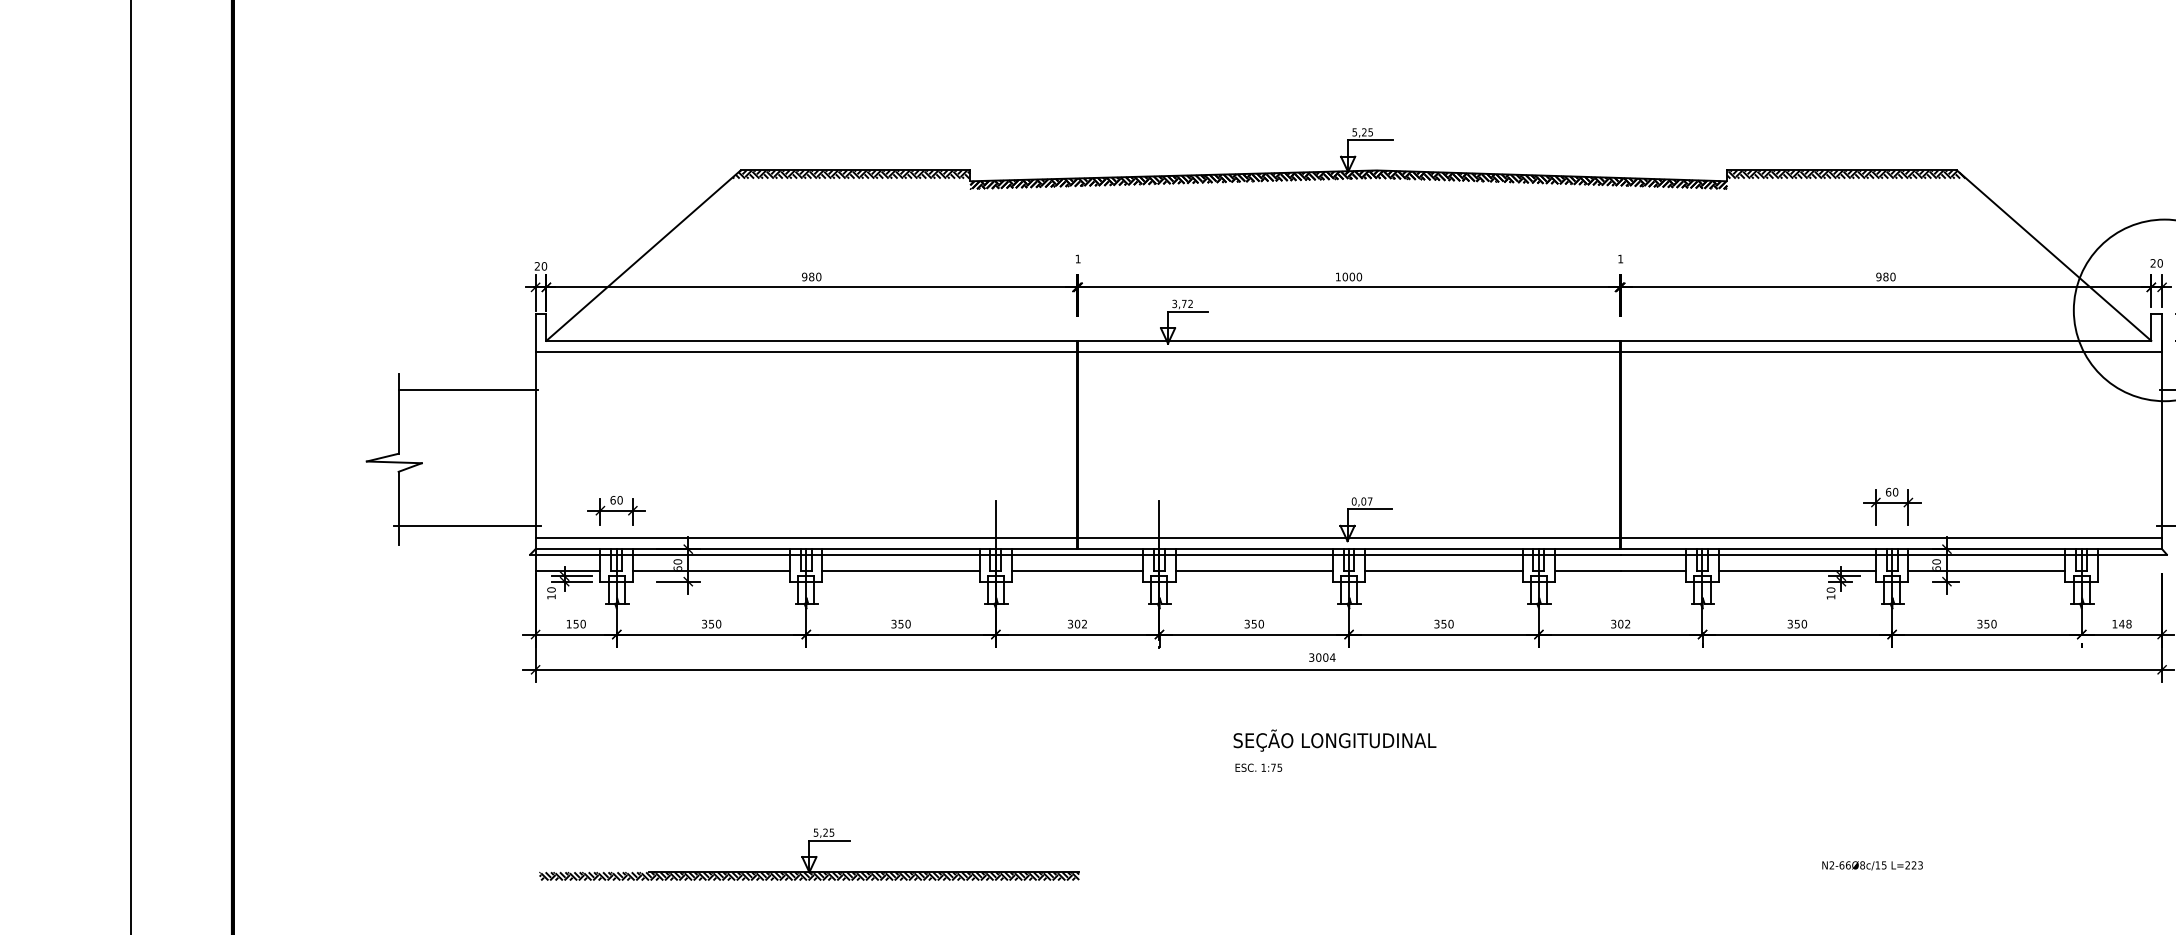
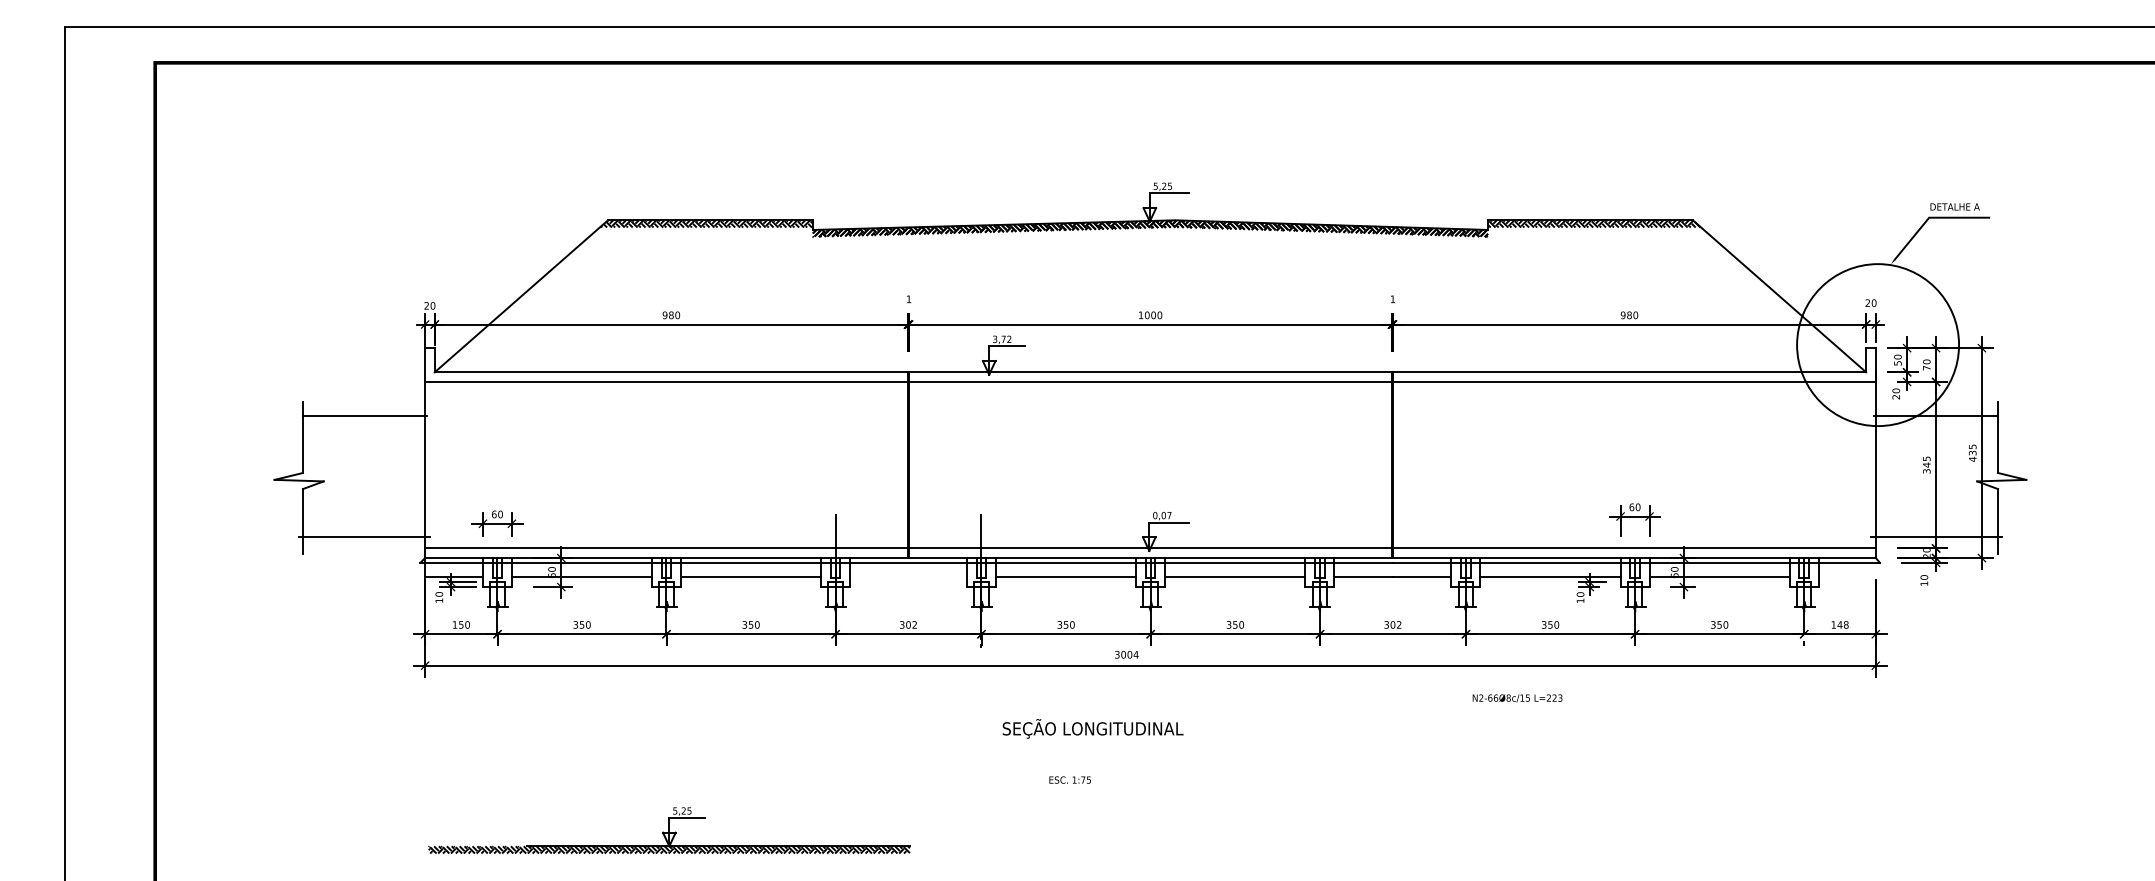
line: (1077, 570) -> (908, 577), removed
text: (1334, 740) -> (1092, 728), moved
text: (1258, 767) -> (1069, 779), moved
text: (1872, 865) -> (1517, 698), moved

